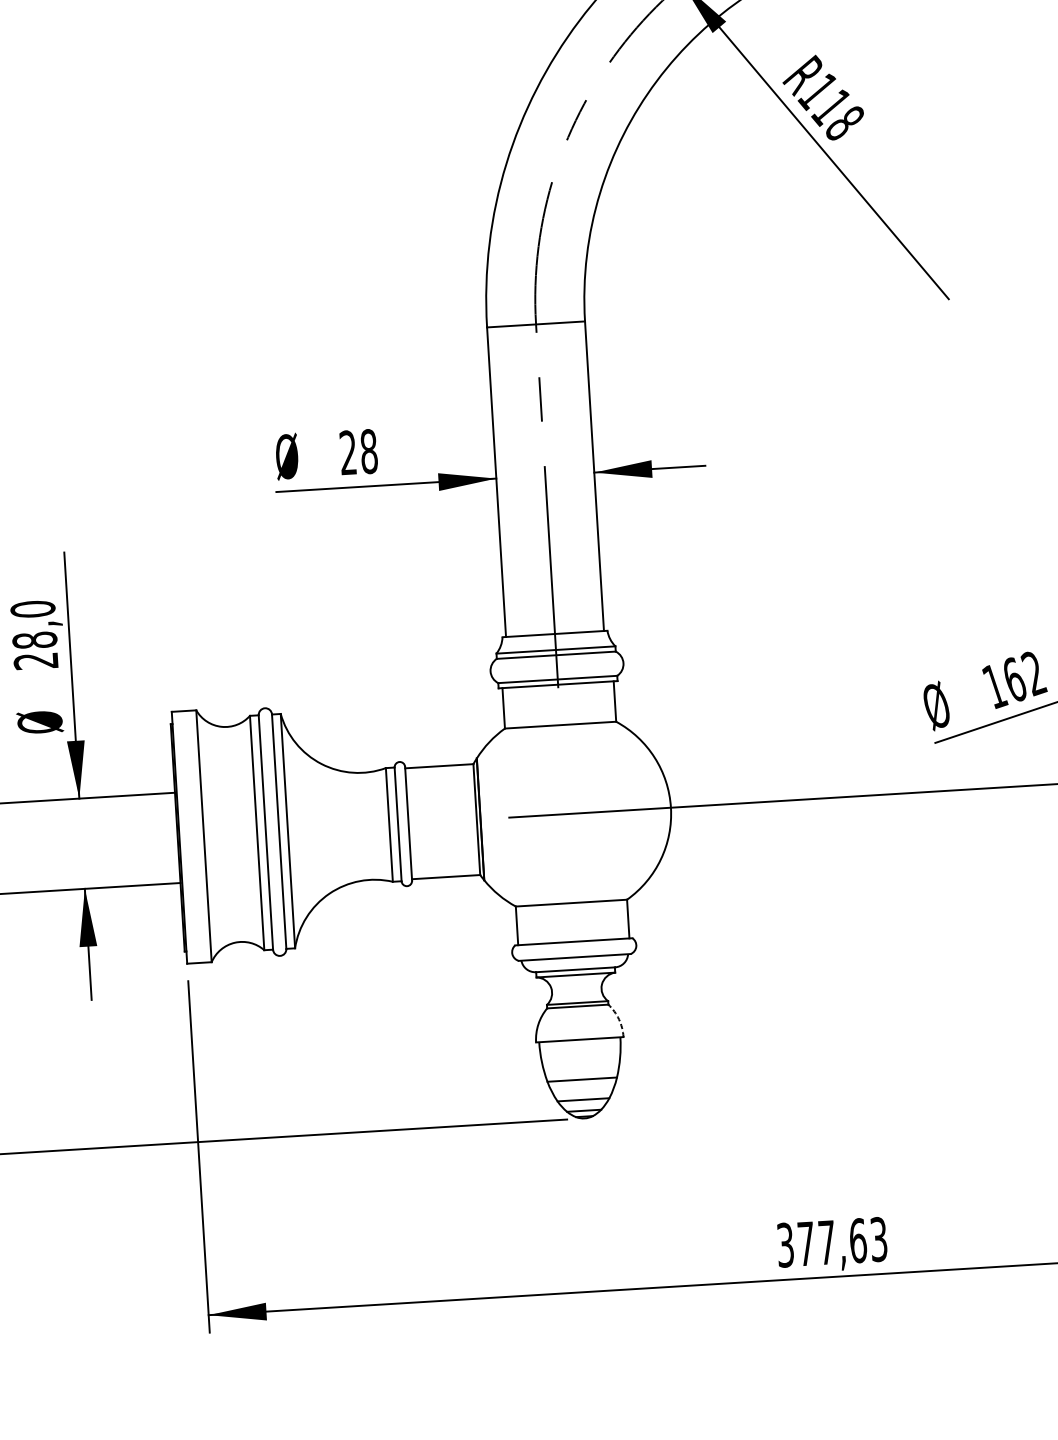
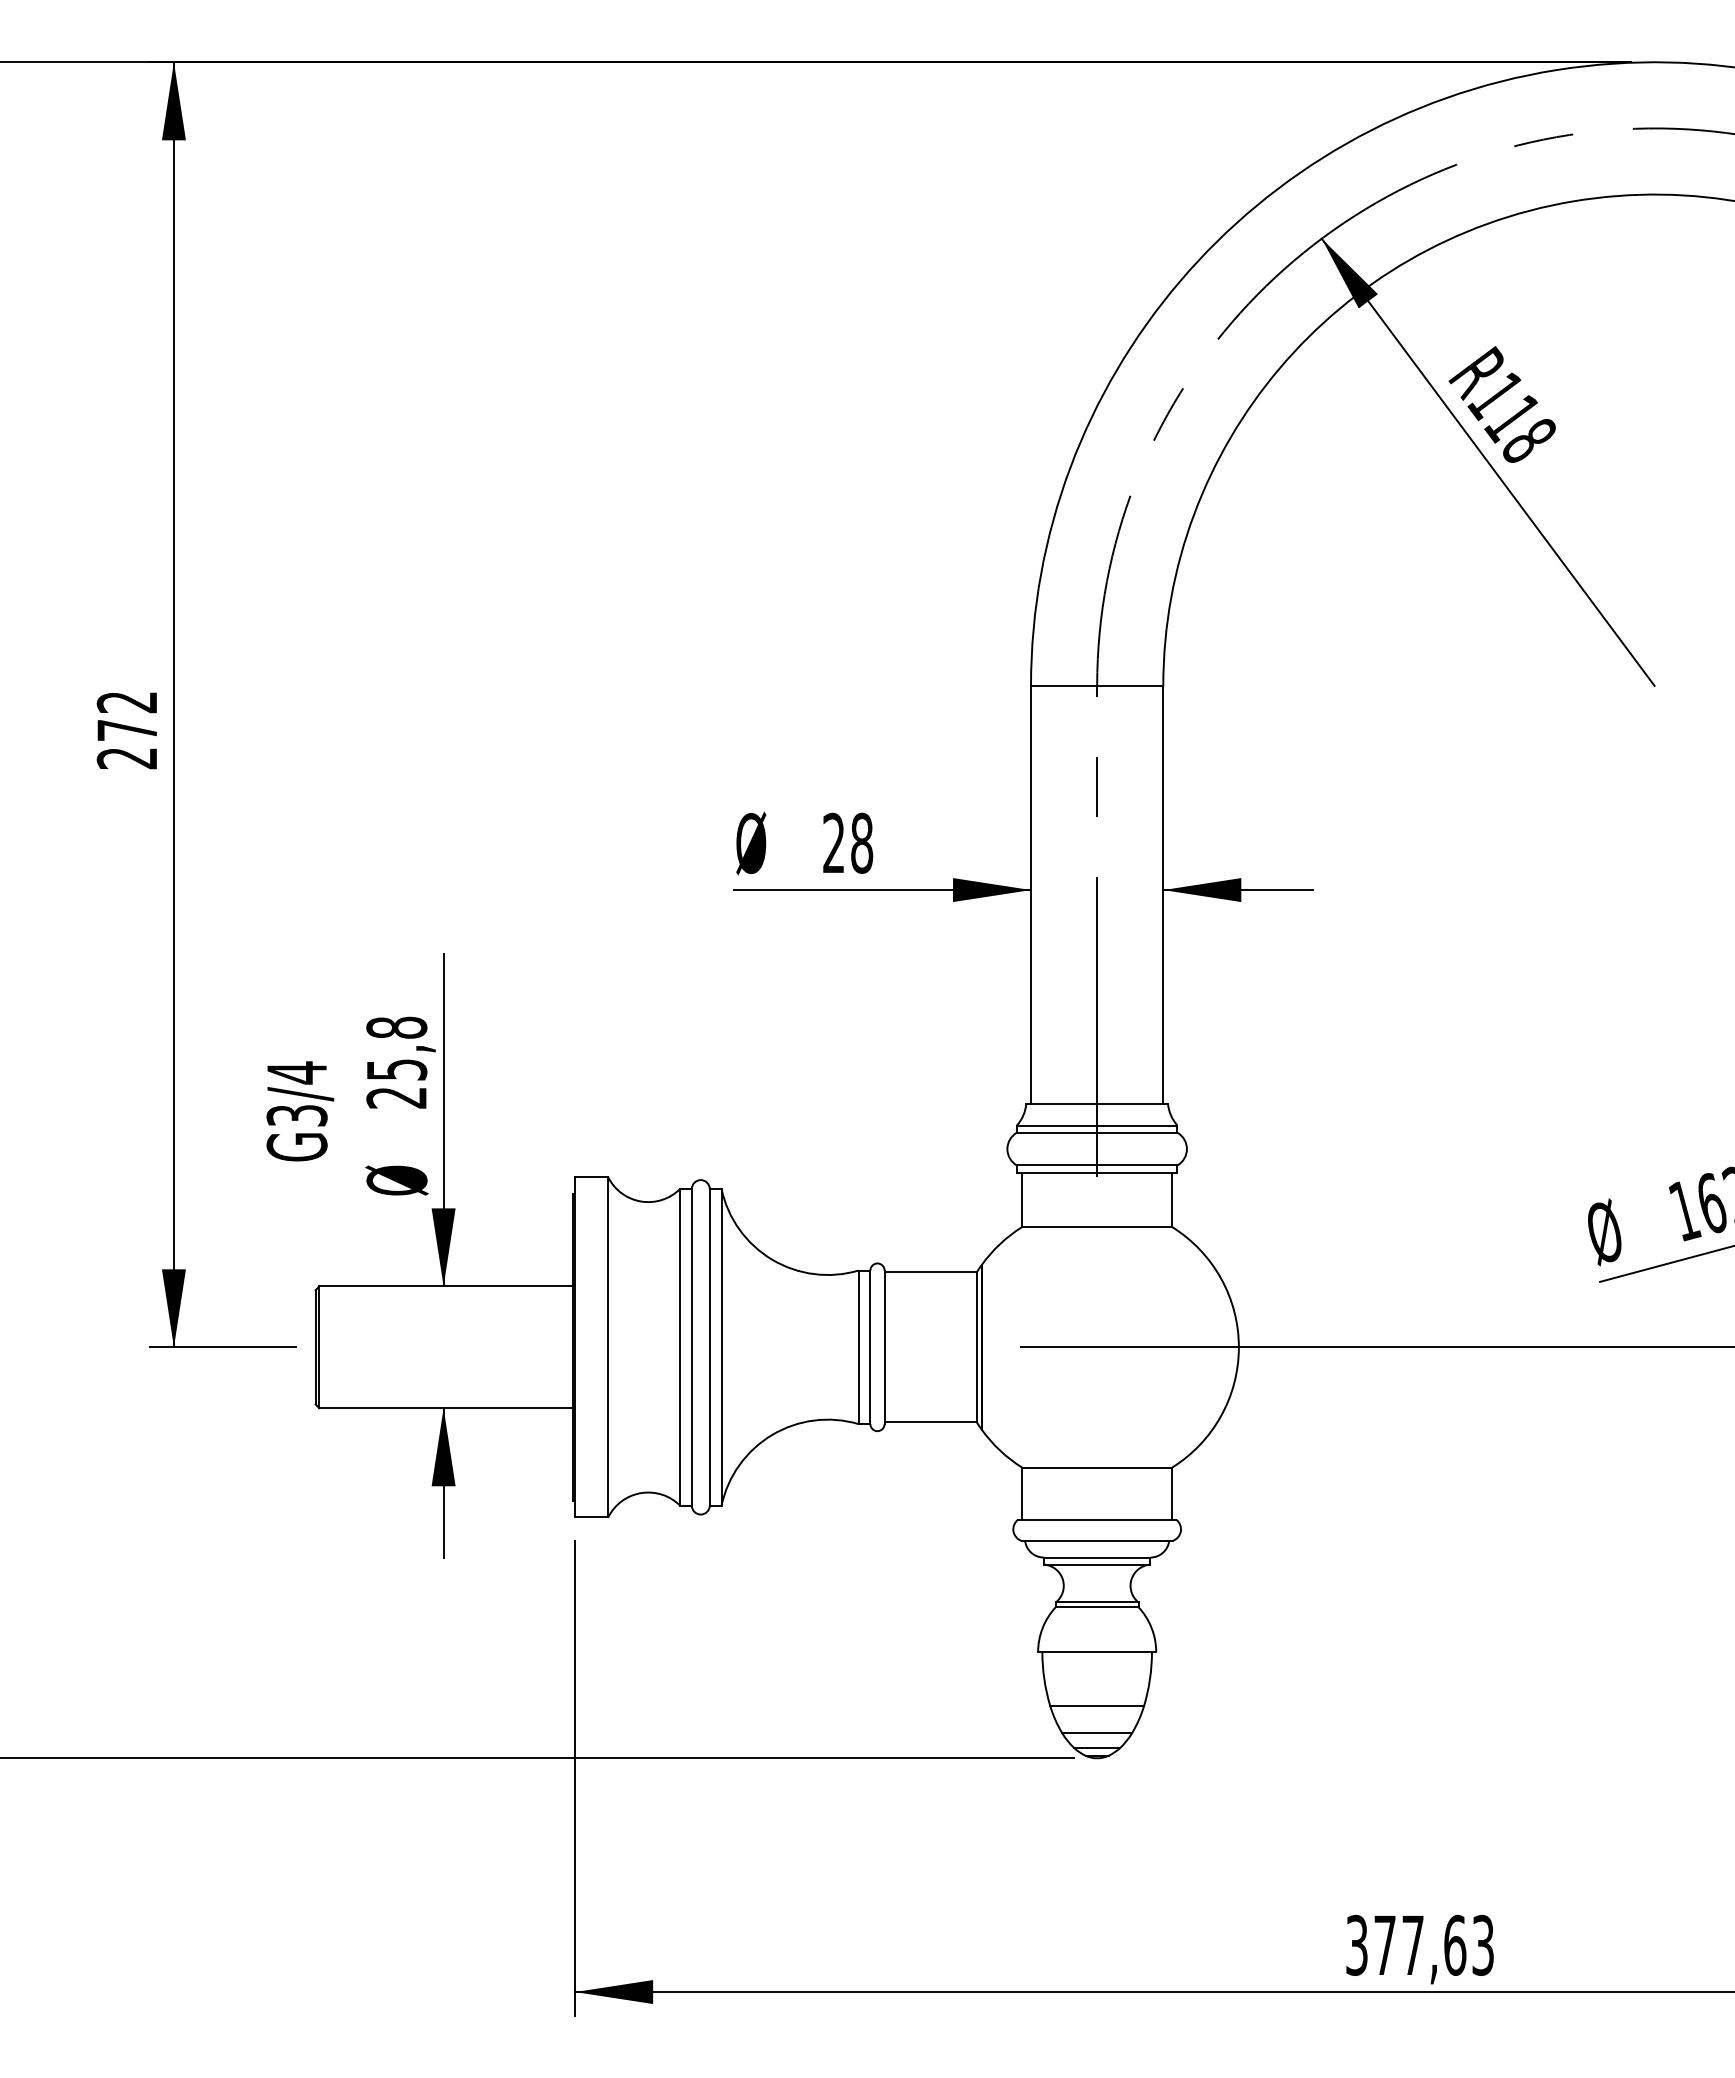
text: (33, 624) -> (396, 1048), 28,0 -> 25,8
arc: (618, 1019) -> (1151, 1627), dashed -> solid

